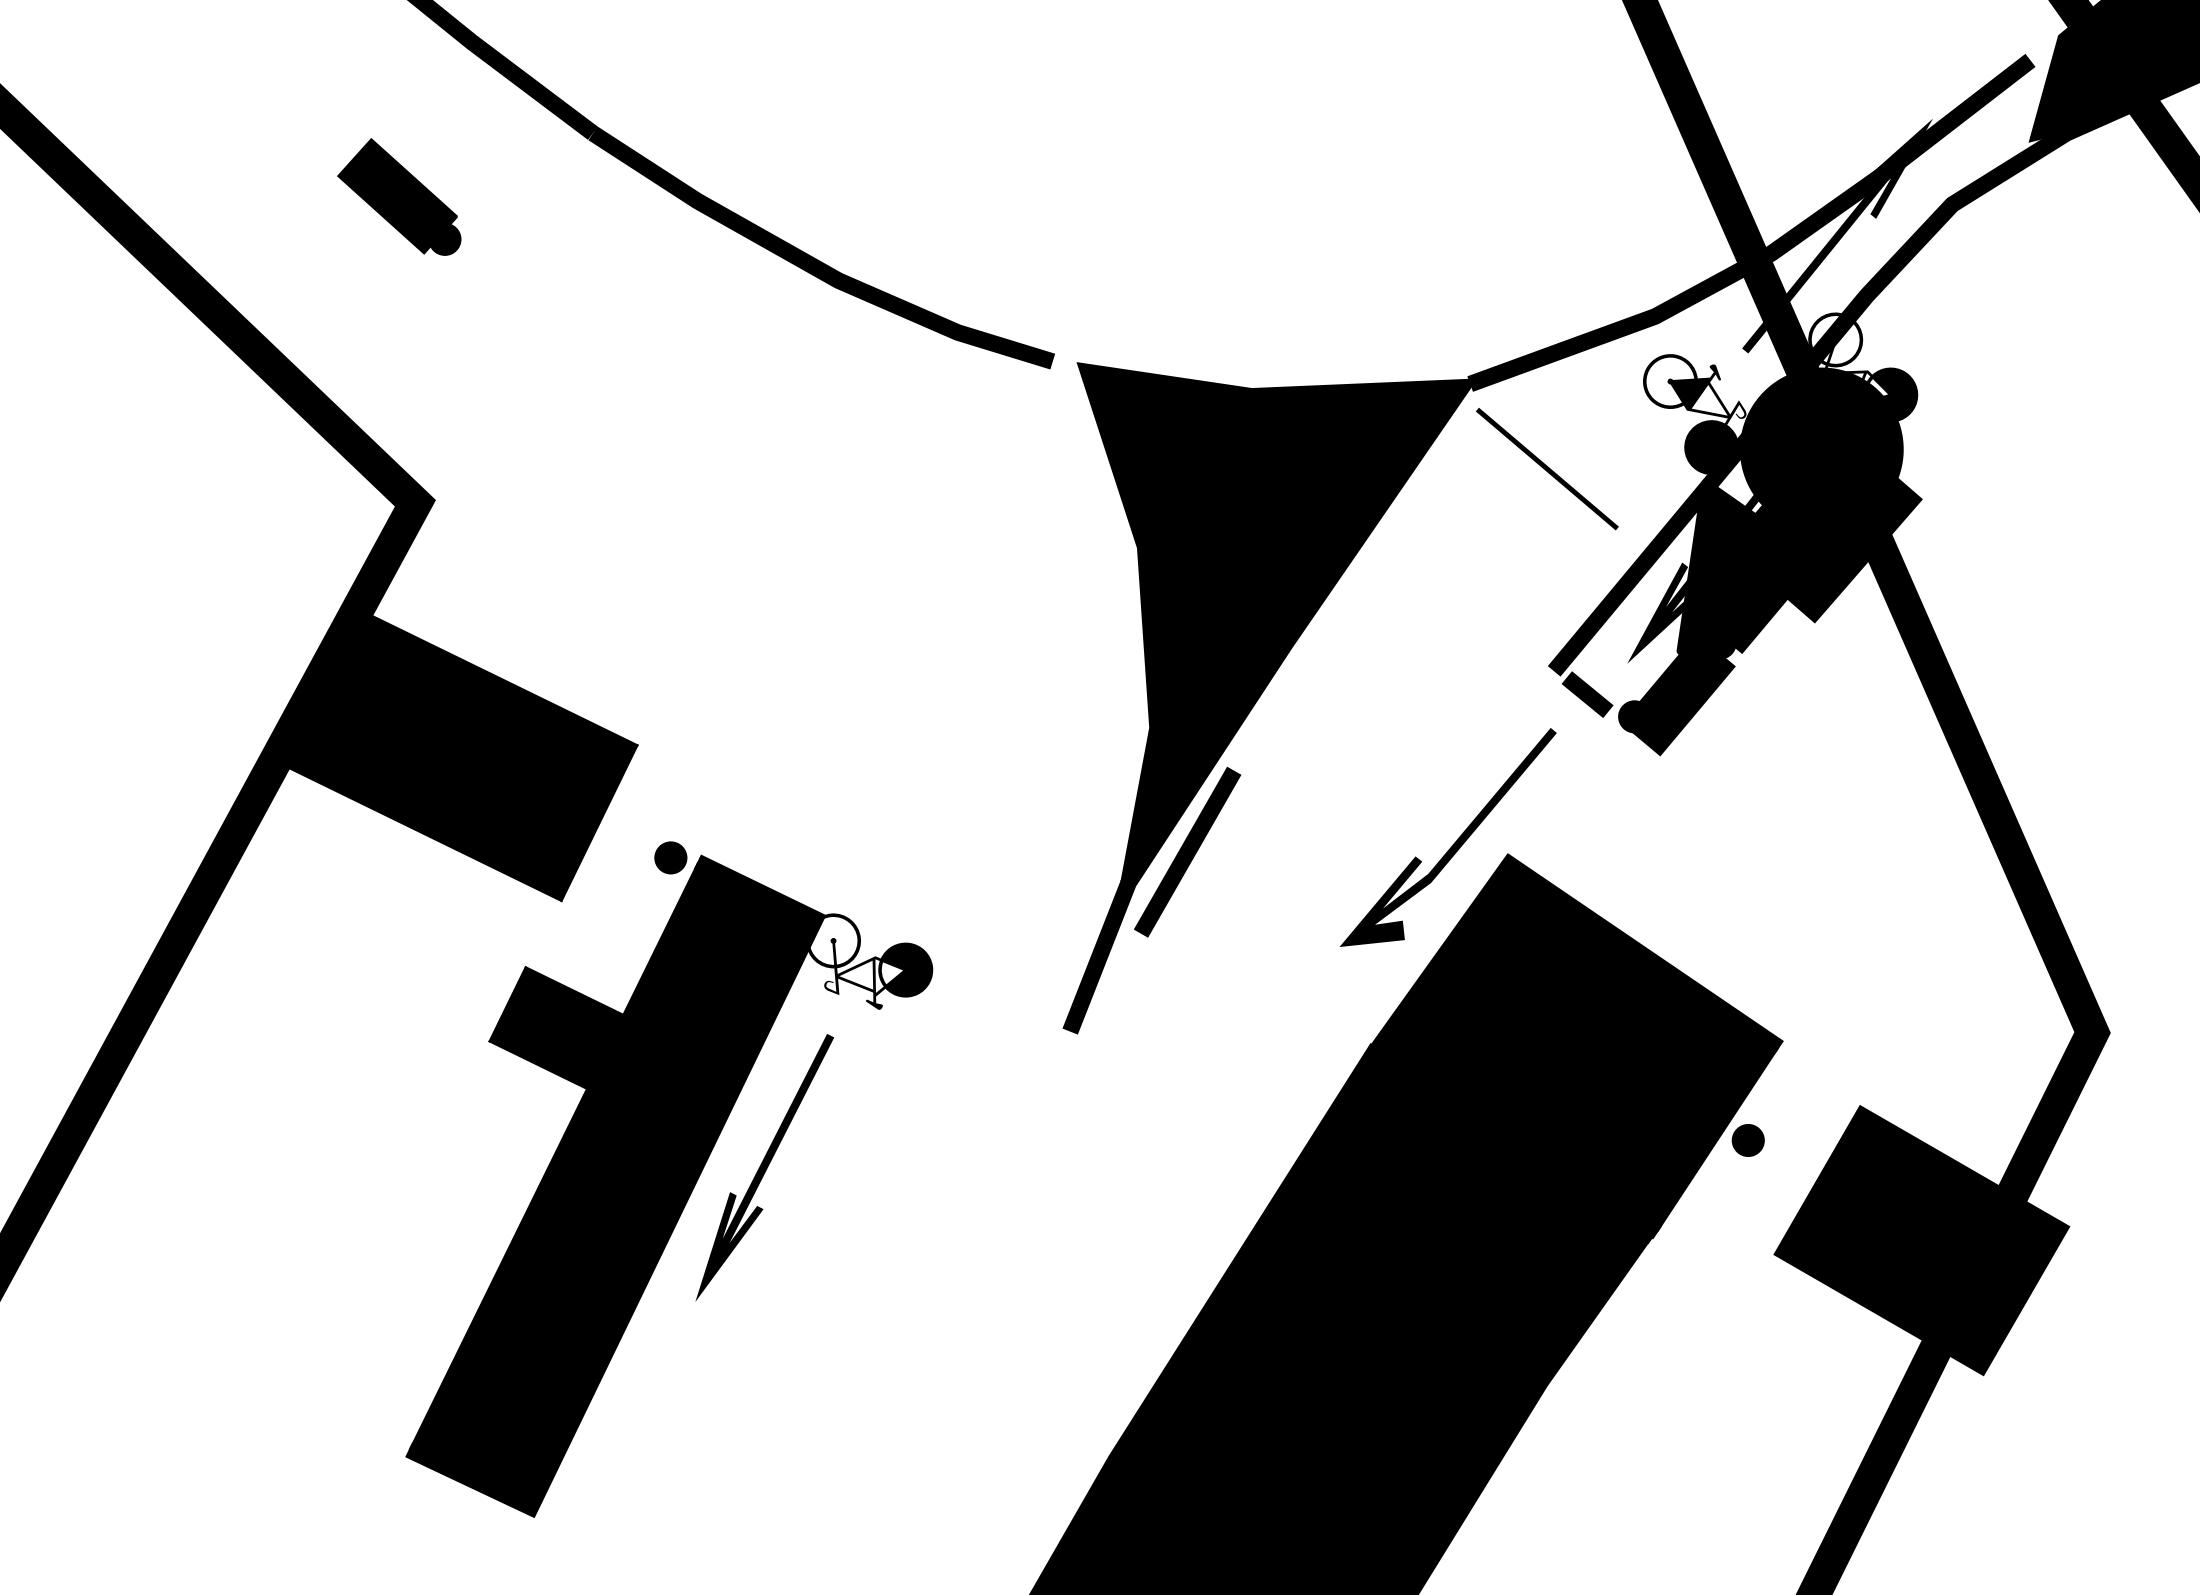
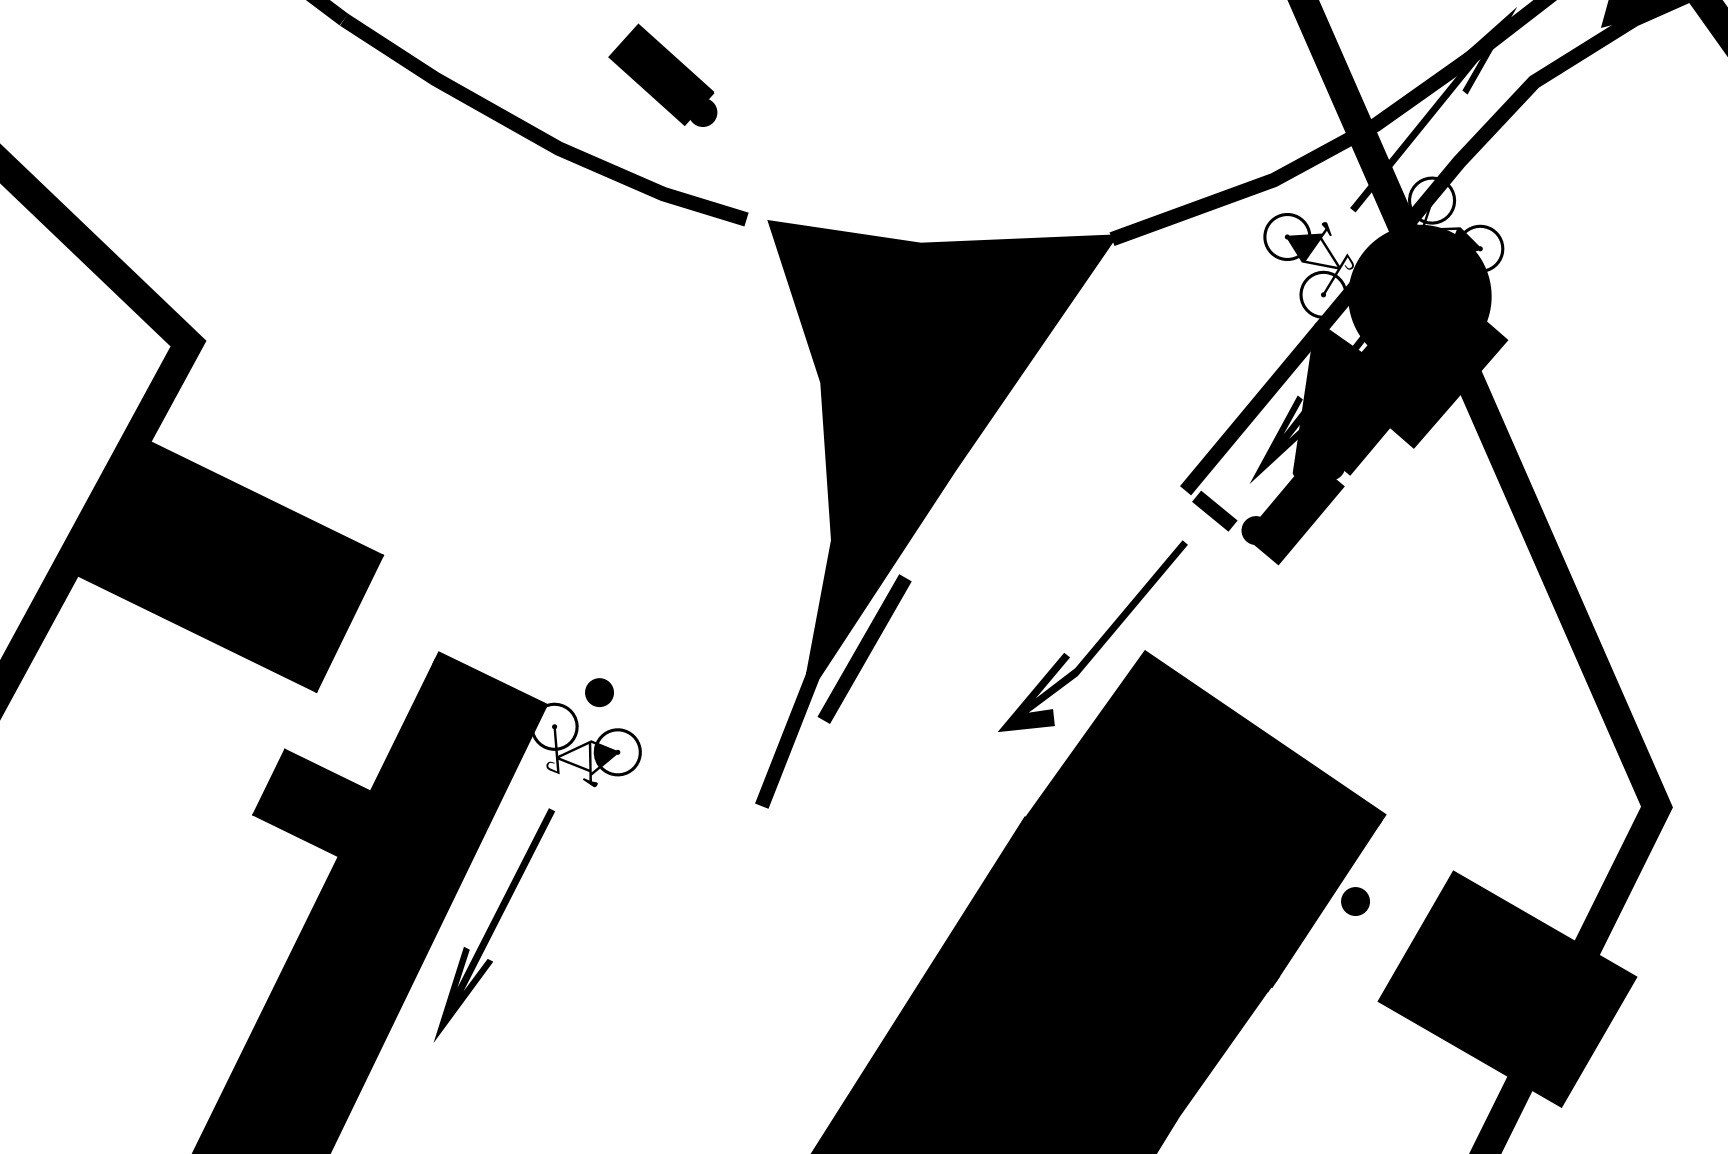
part: (399, 196) -> (663, 74), moved
line: (1547, 469) -> (1179, 314), removed
part: (670, 857) -> (599, 692), moved

